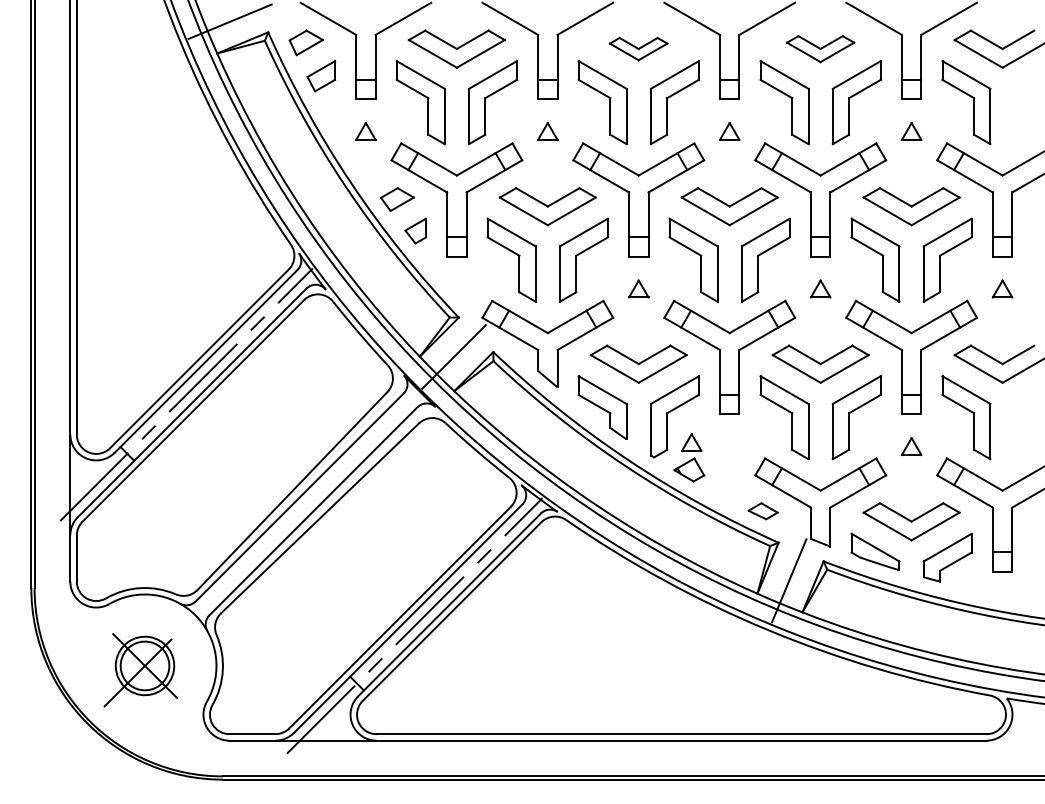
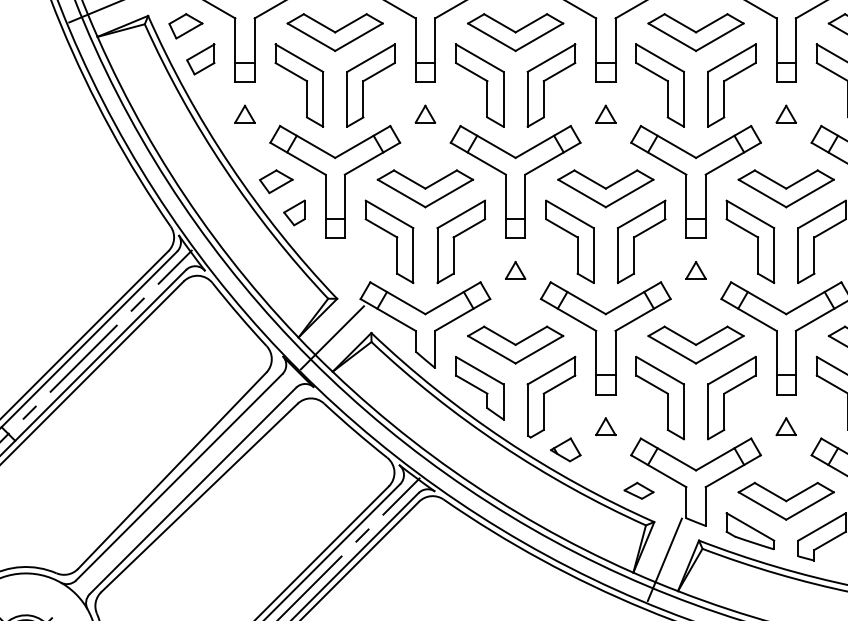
part: (638, 48) -> (515, 31), size x1.67
part: (820, 48) -> (695, 31), size x1.43
part: (691, 442) -> (605, 426), moved

